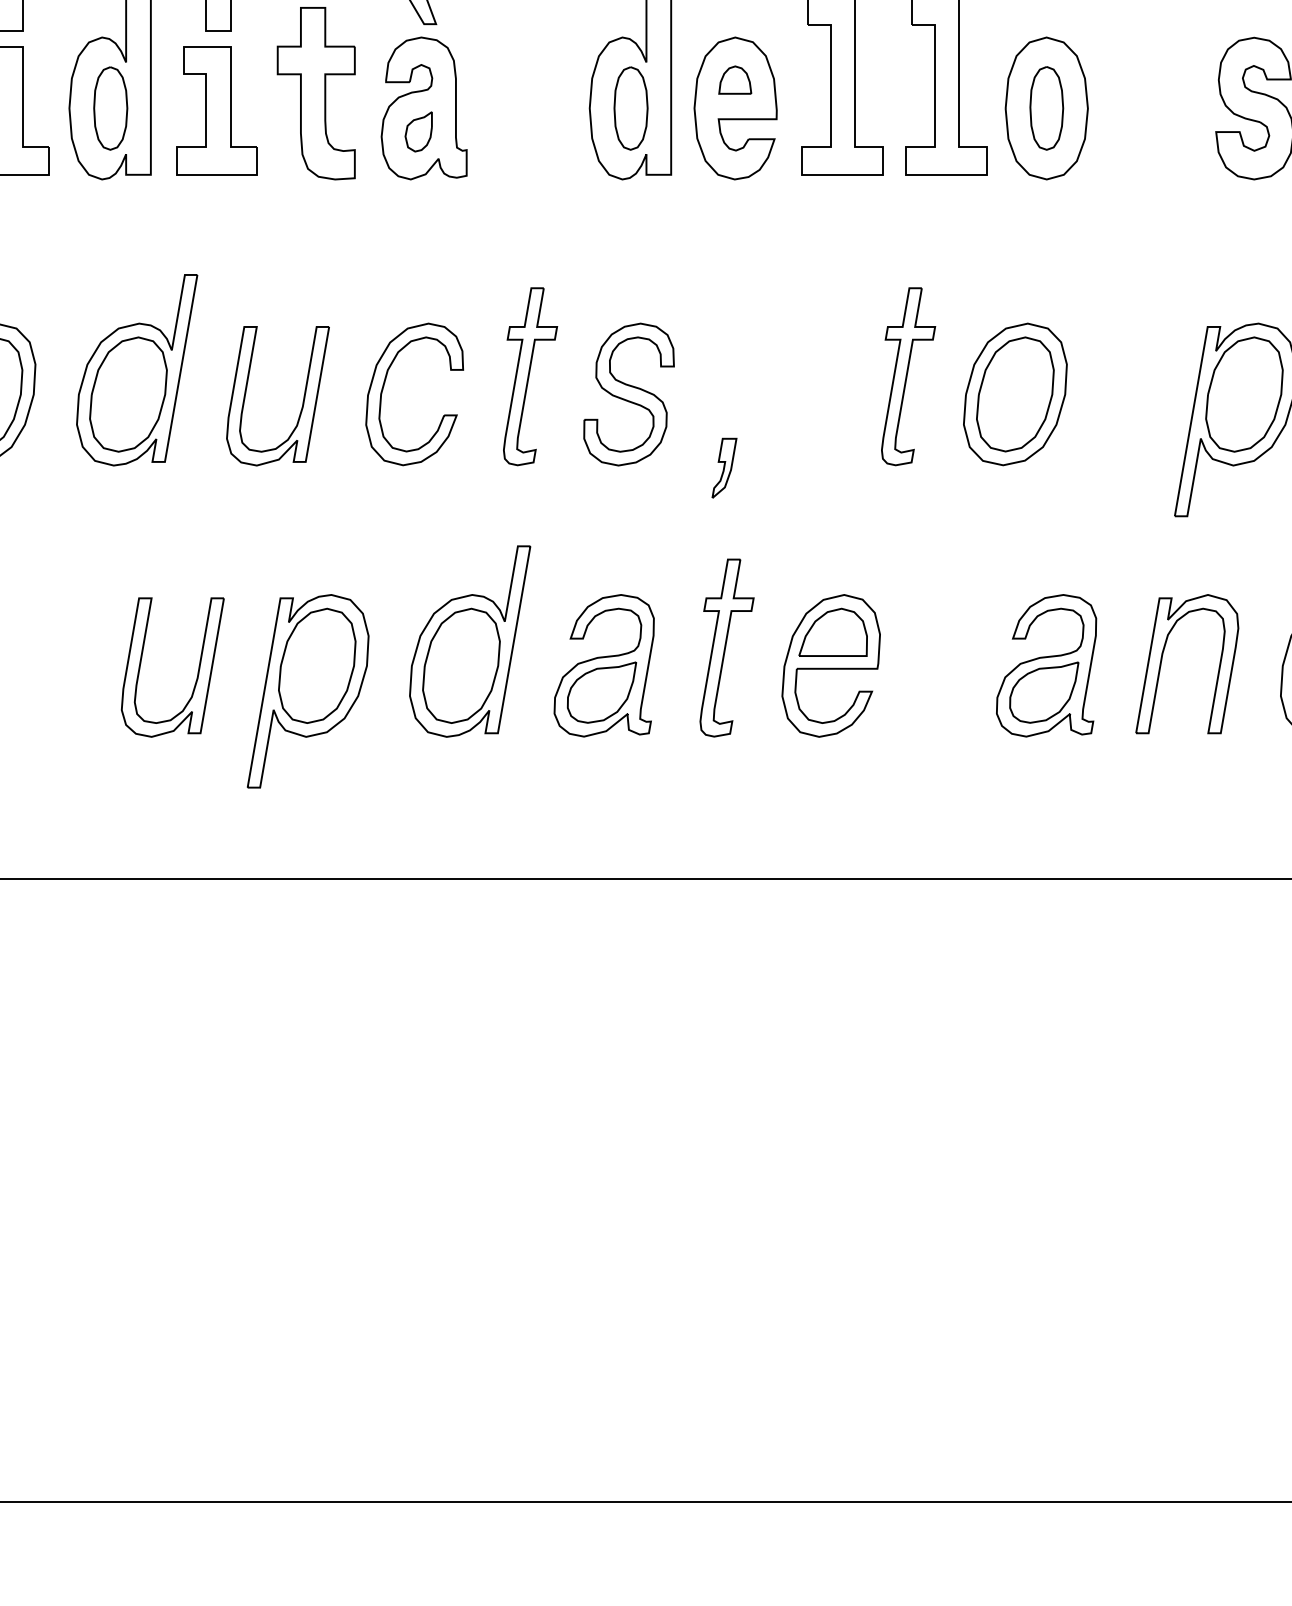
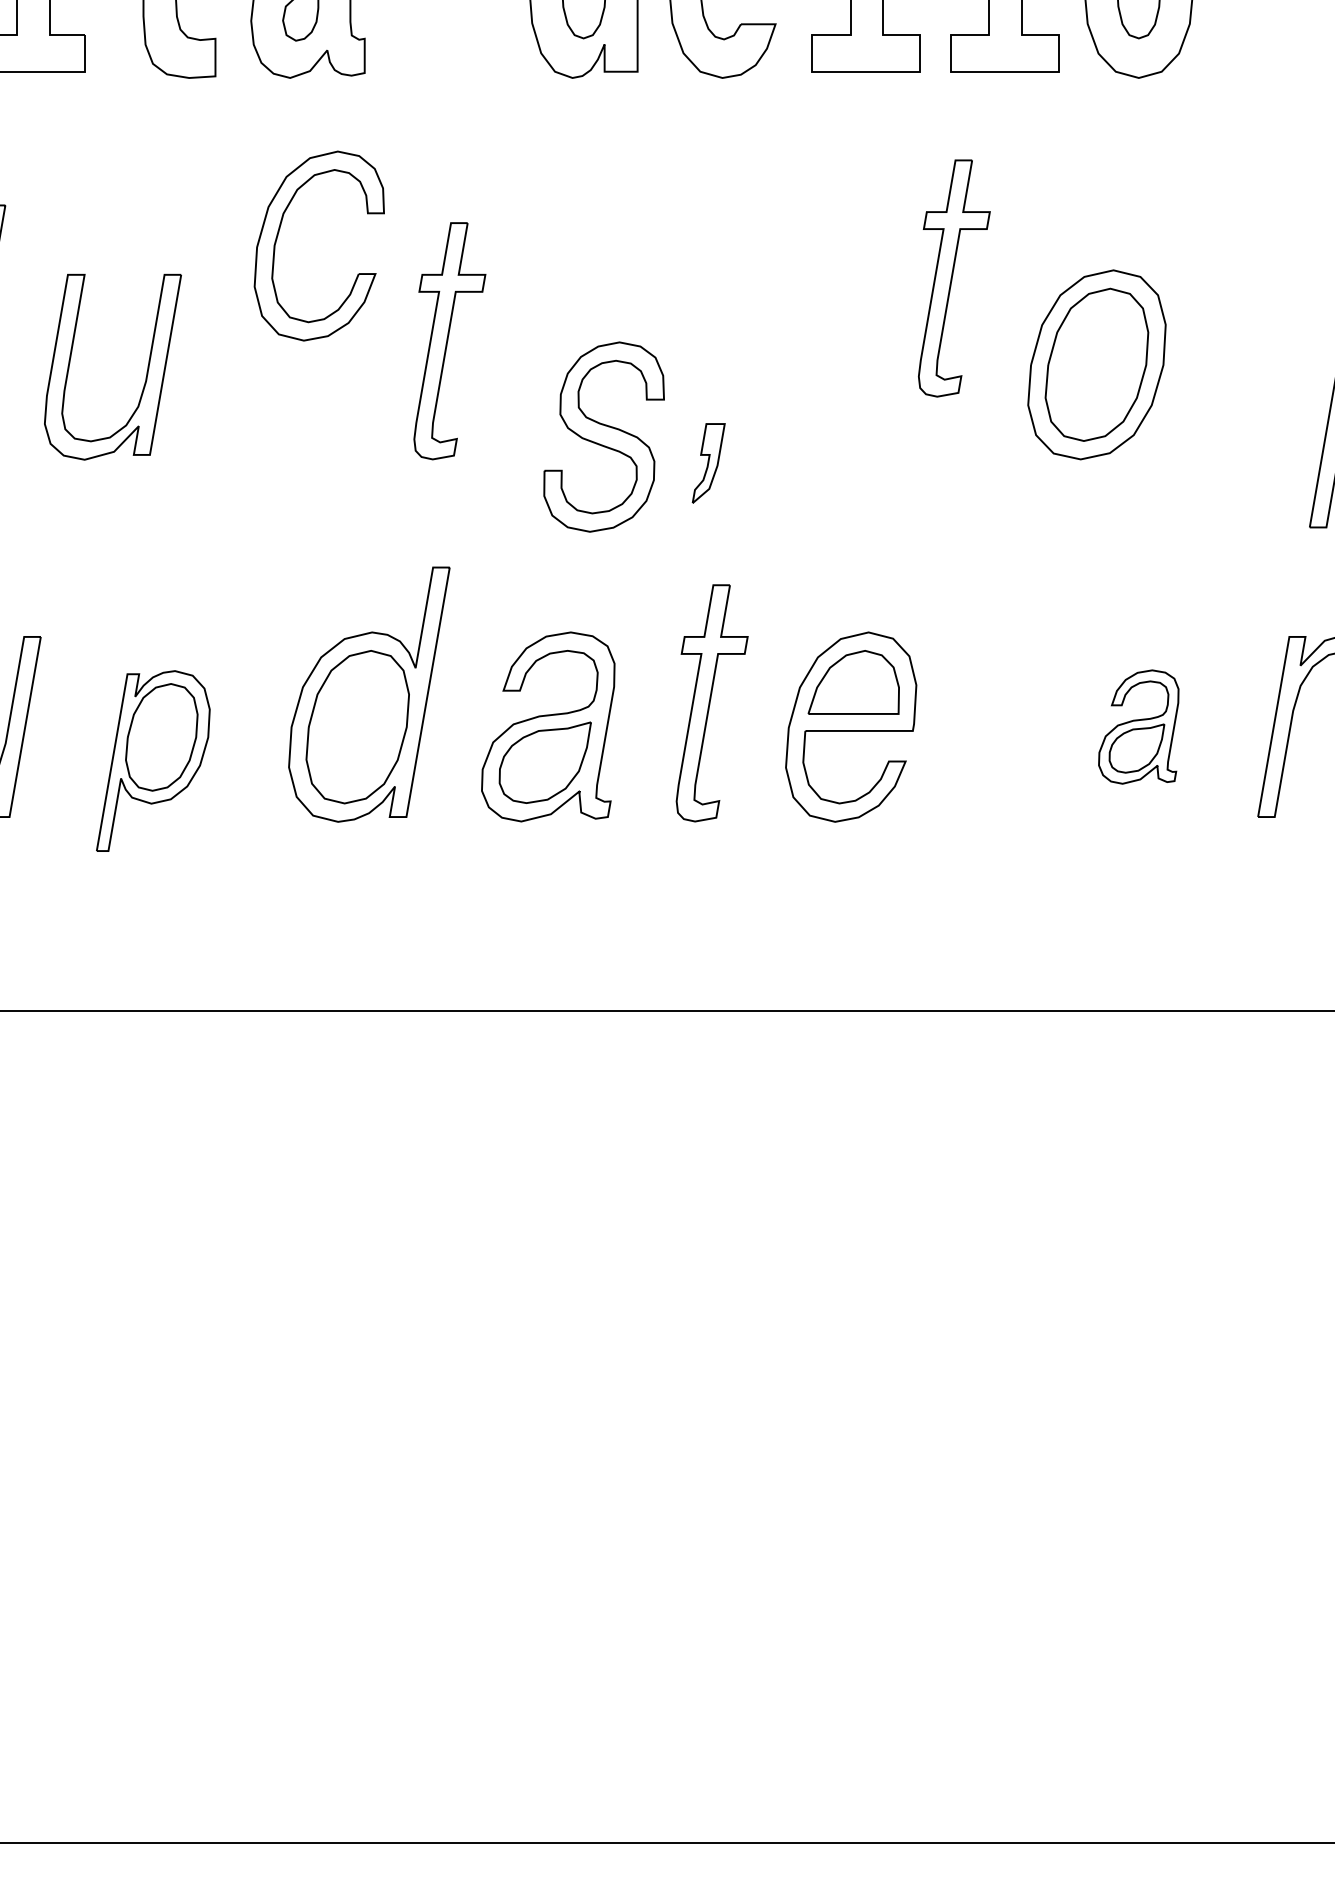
part: (908, 376) -> (954, 278), moved
part: (384, 386) -> (279, 235), moved
part: (628, 394) -> (603, 436), moved
part: (1046, 665) -> (1138, 726), size x0.6
part: (308, 691) -> (153, 761), size x0.7

